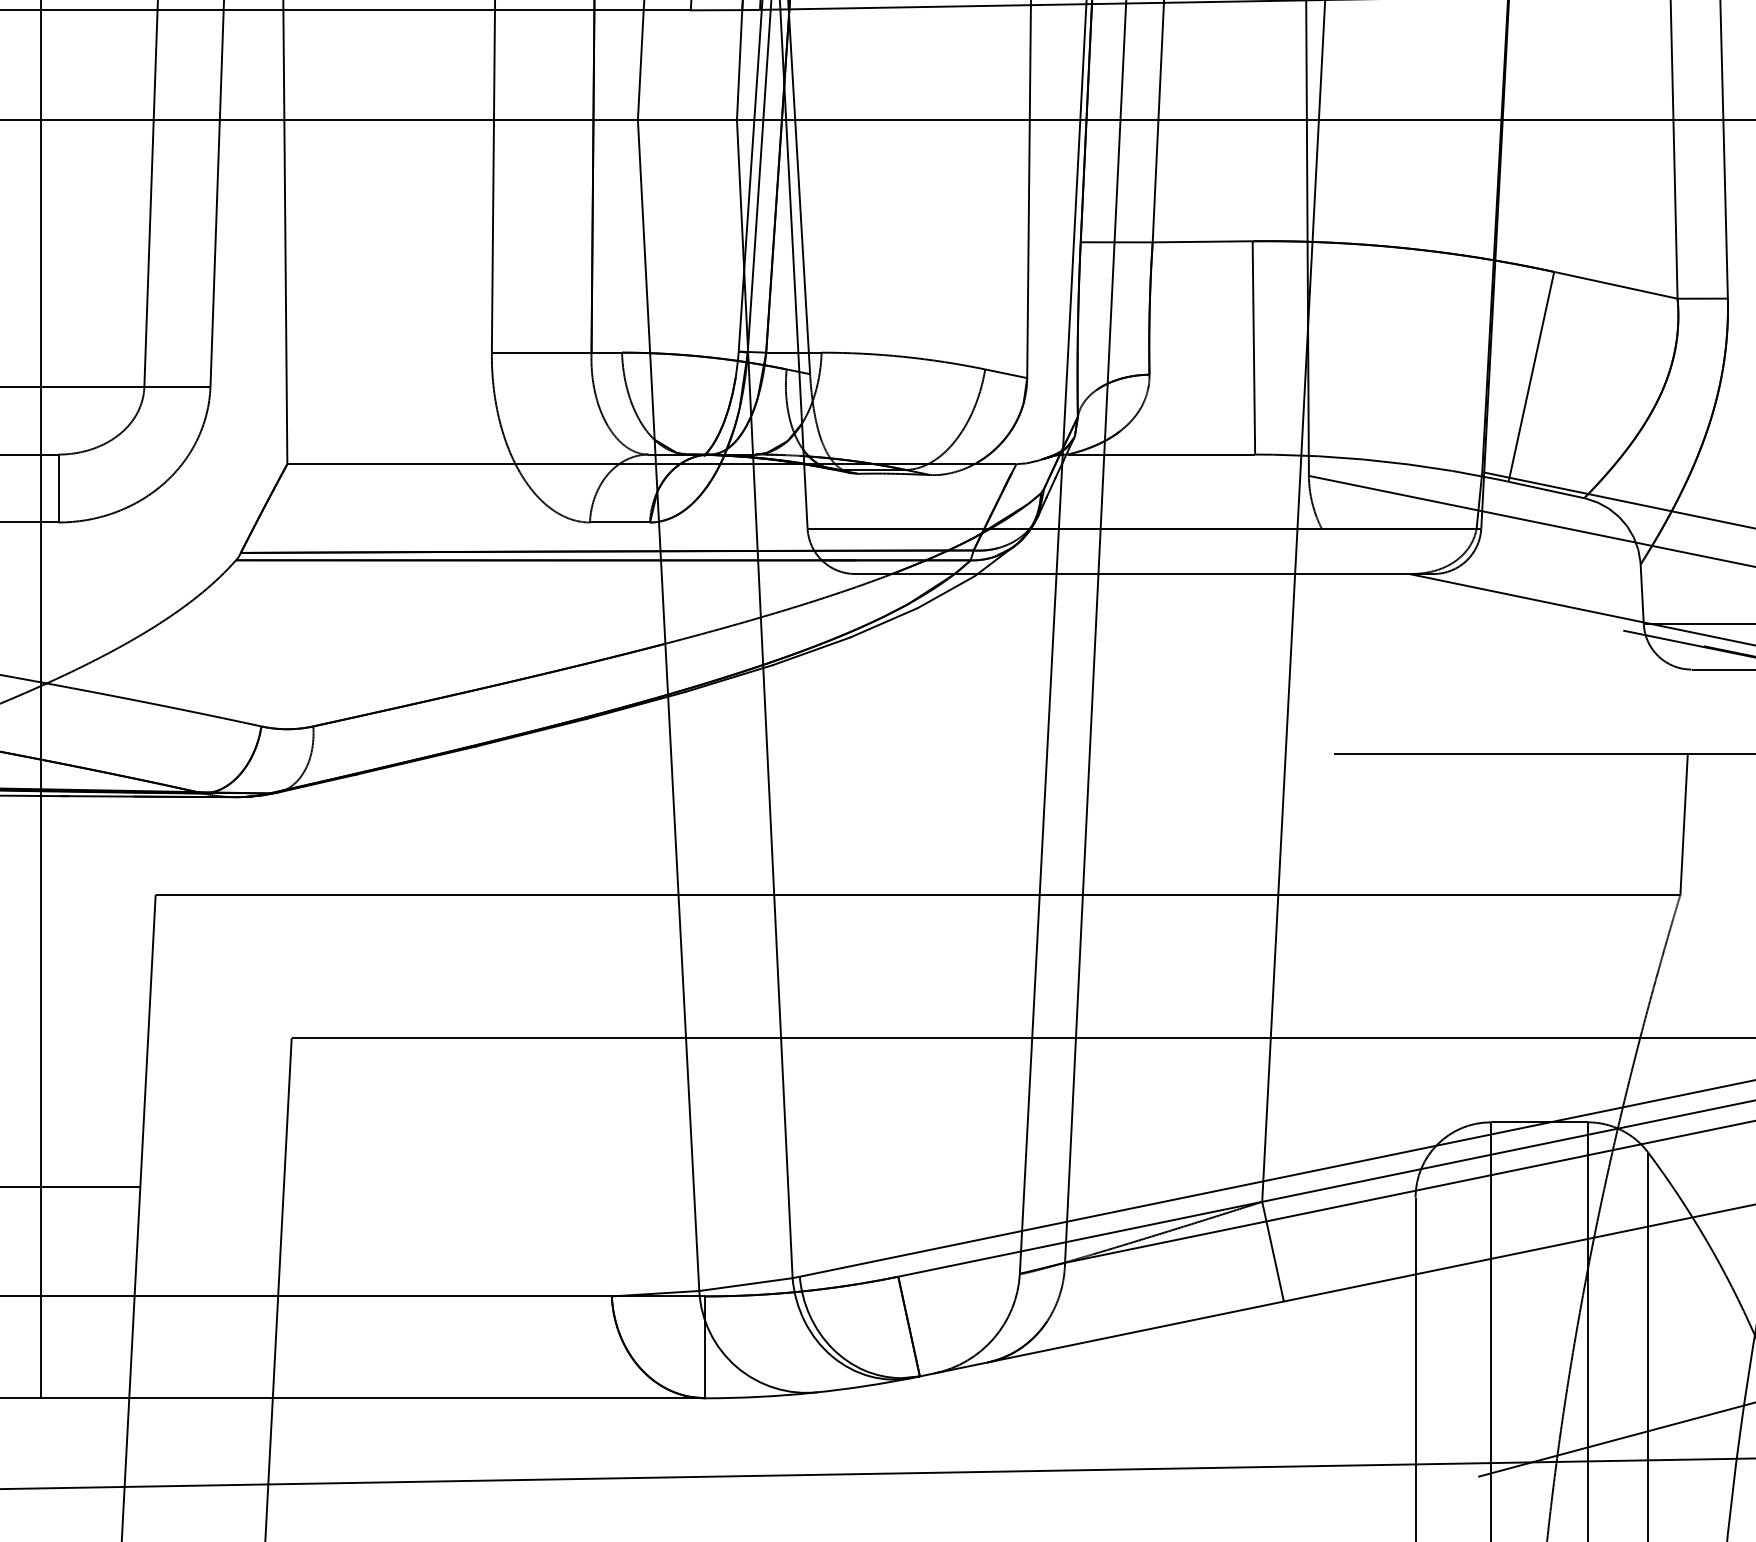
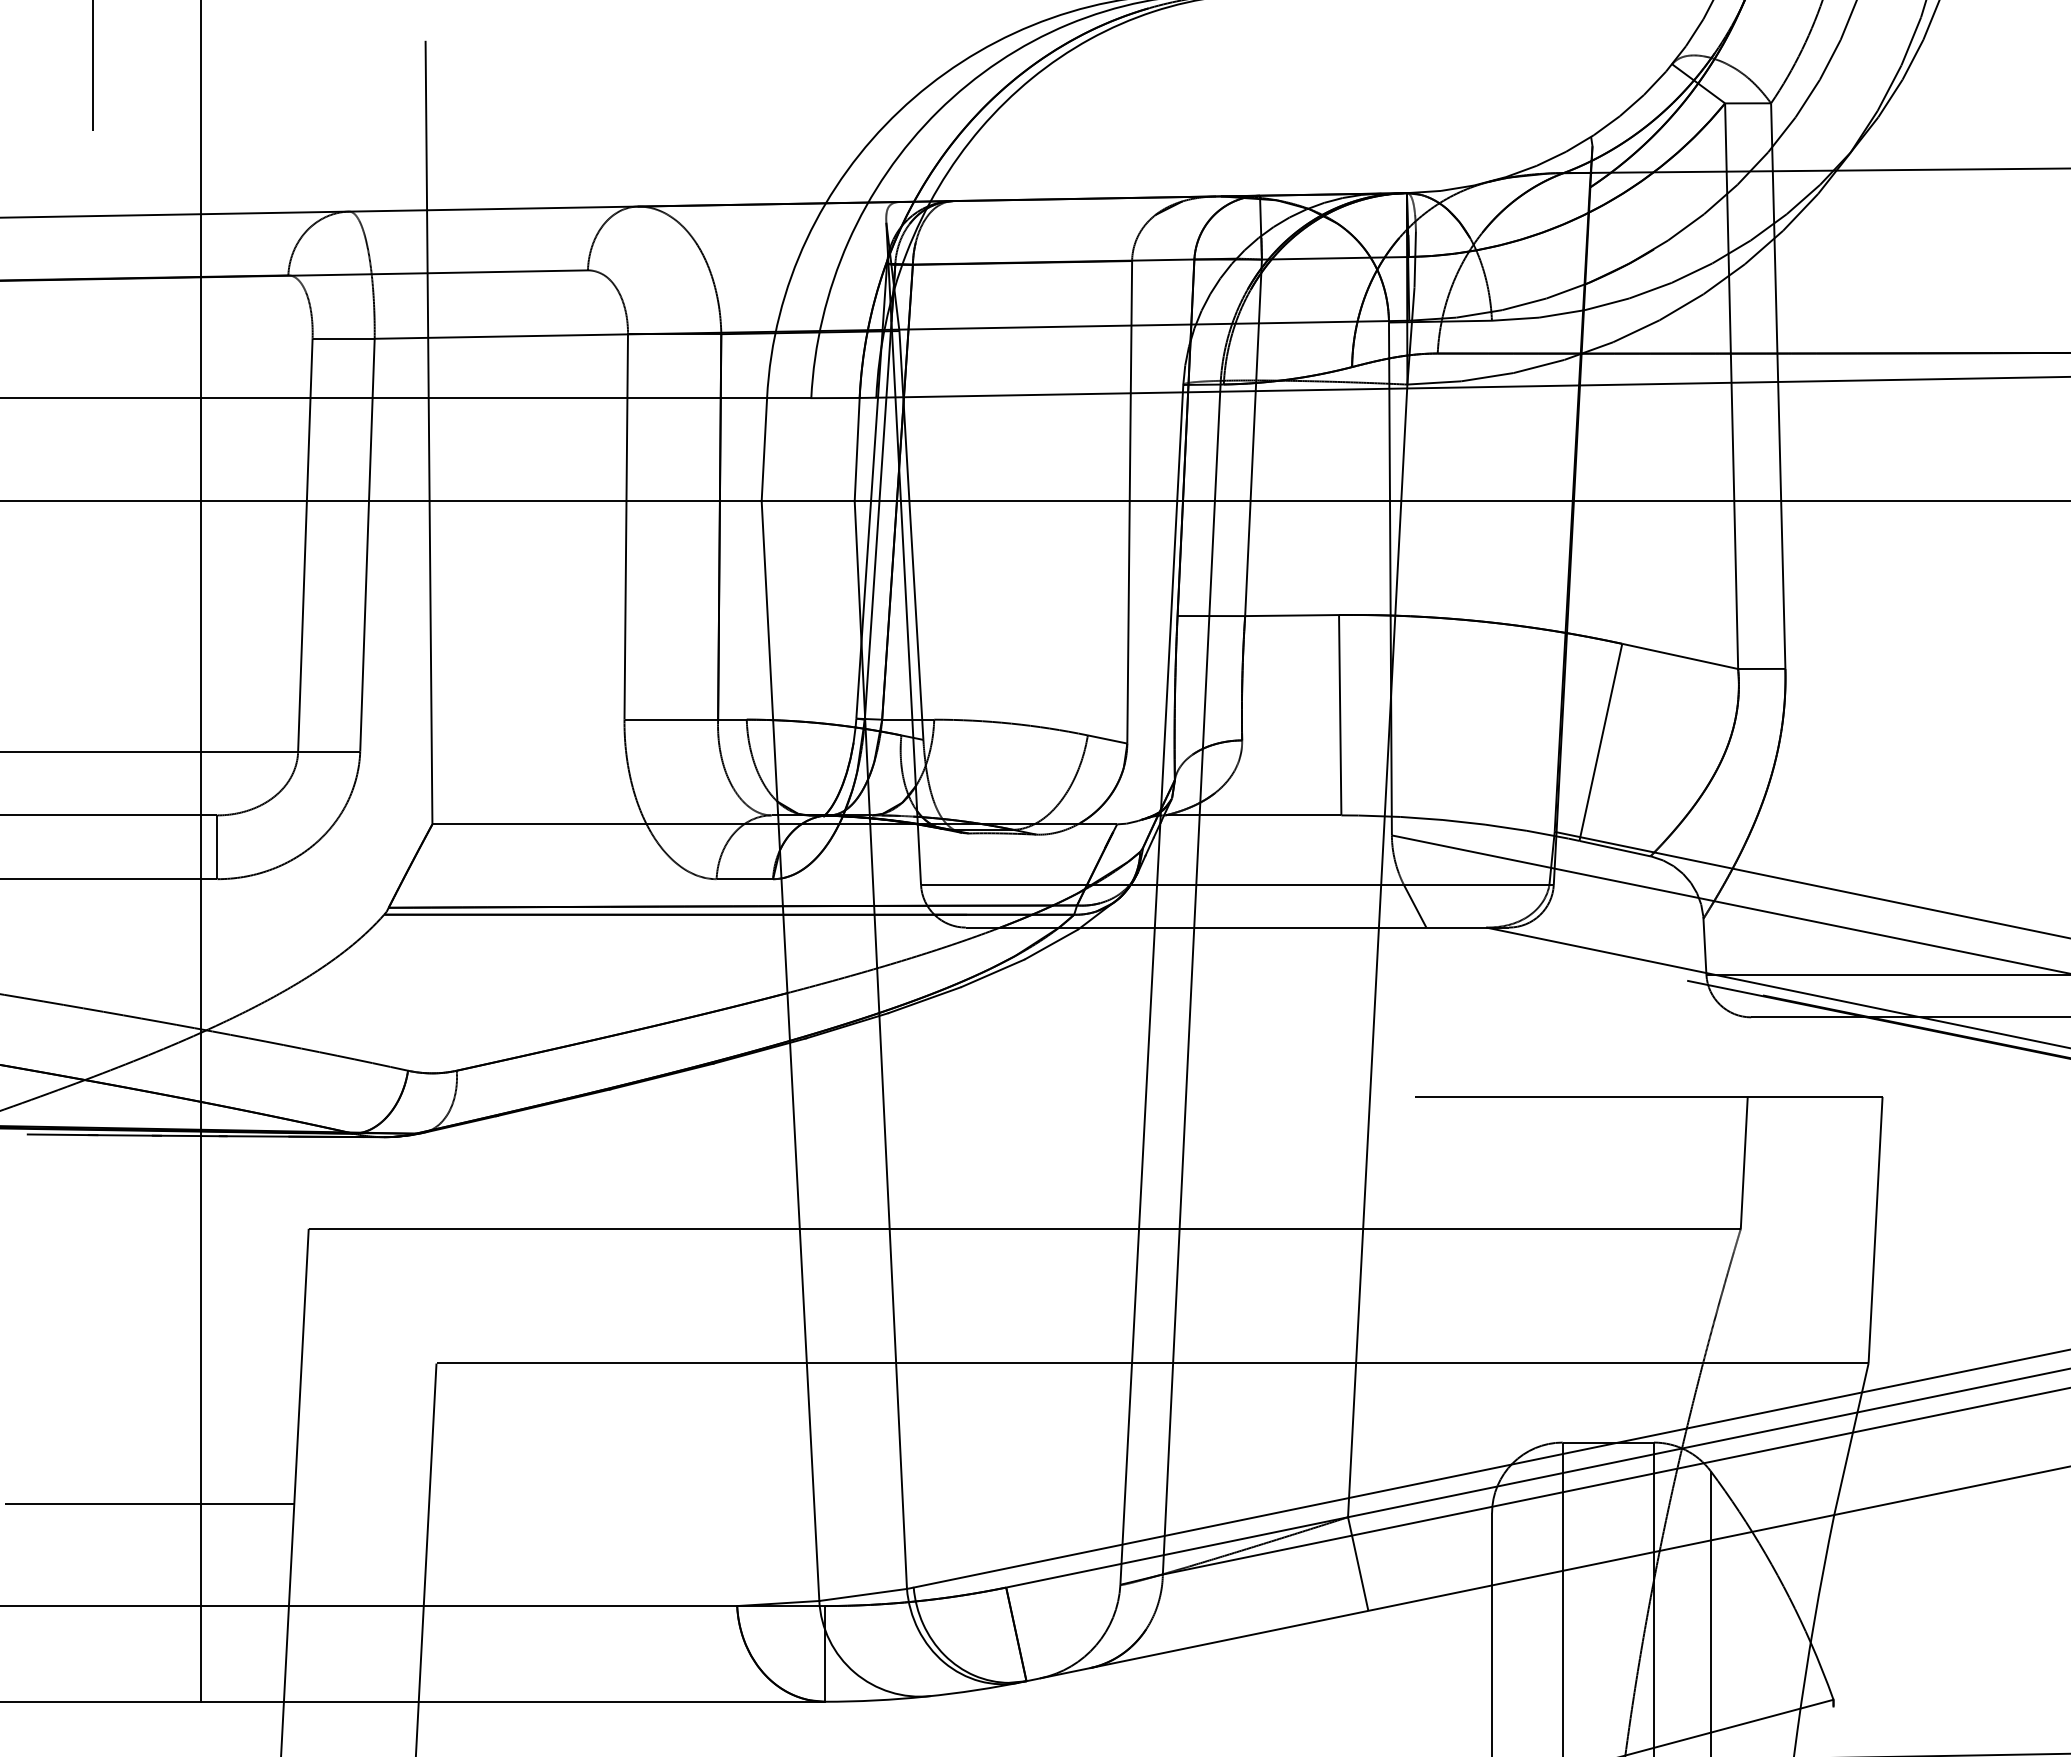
line: (1332, 551) -> (1414, 906), added

